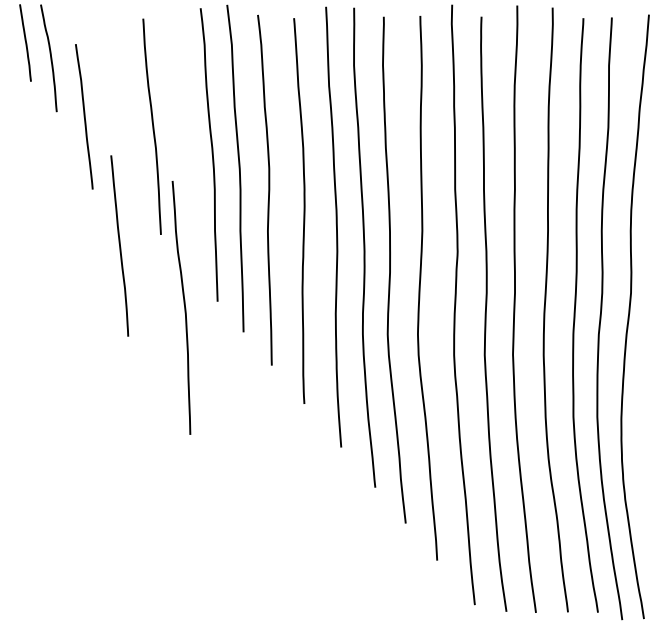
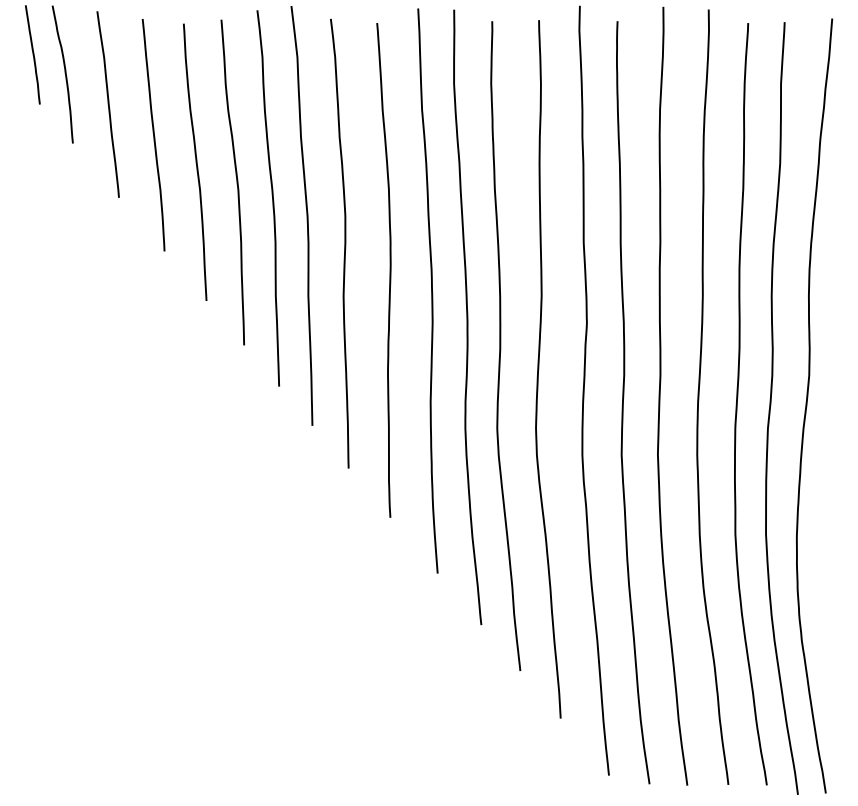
curve: (83, 116) -> (107, 104), moved
curve: (119, 246) -> (153, 135), moved
curve: (184, 307) -> (236, 182), moved

